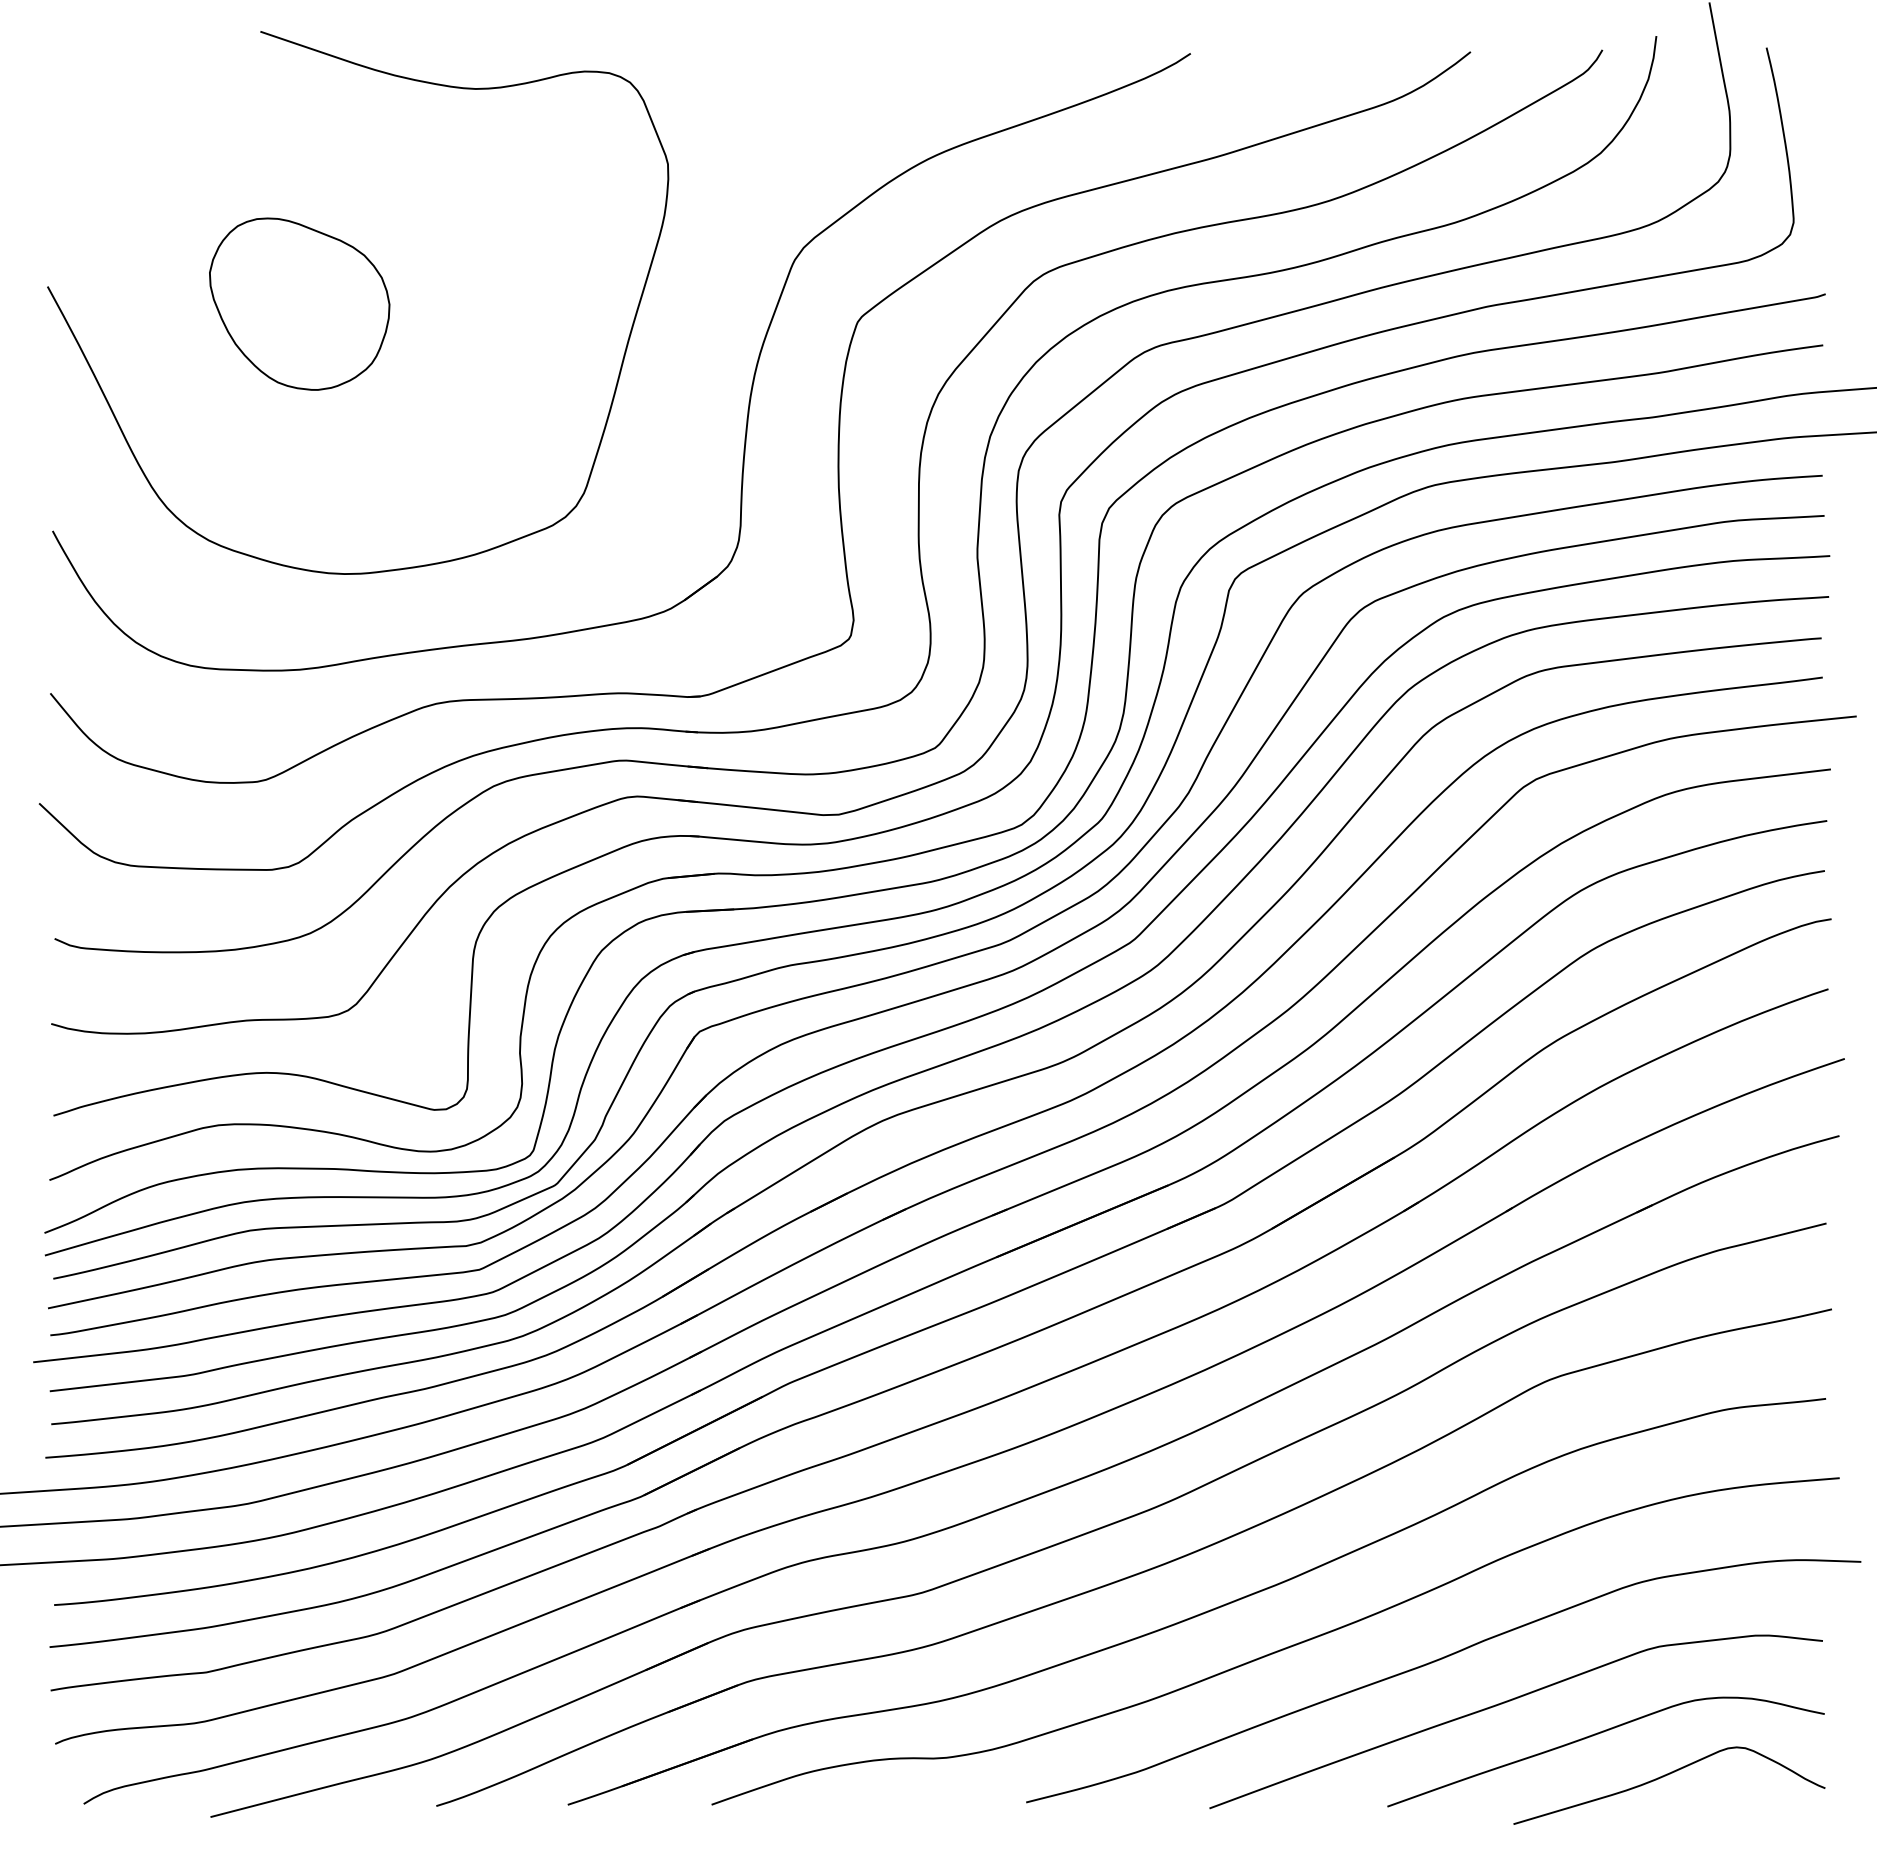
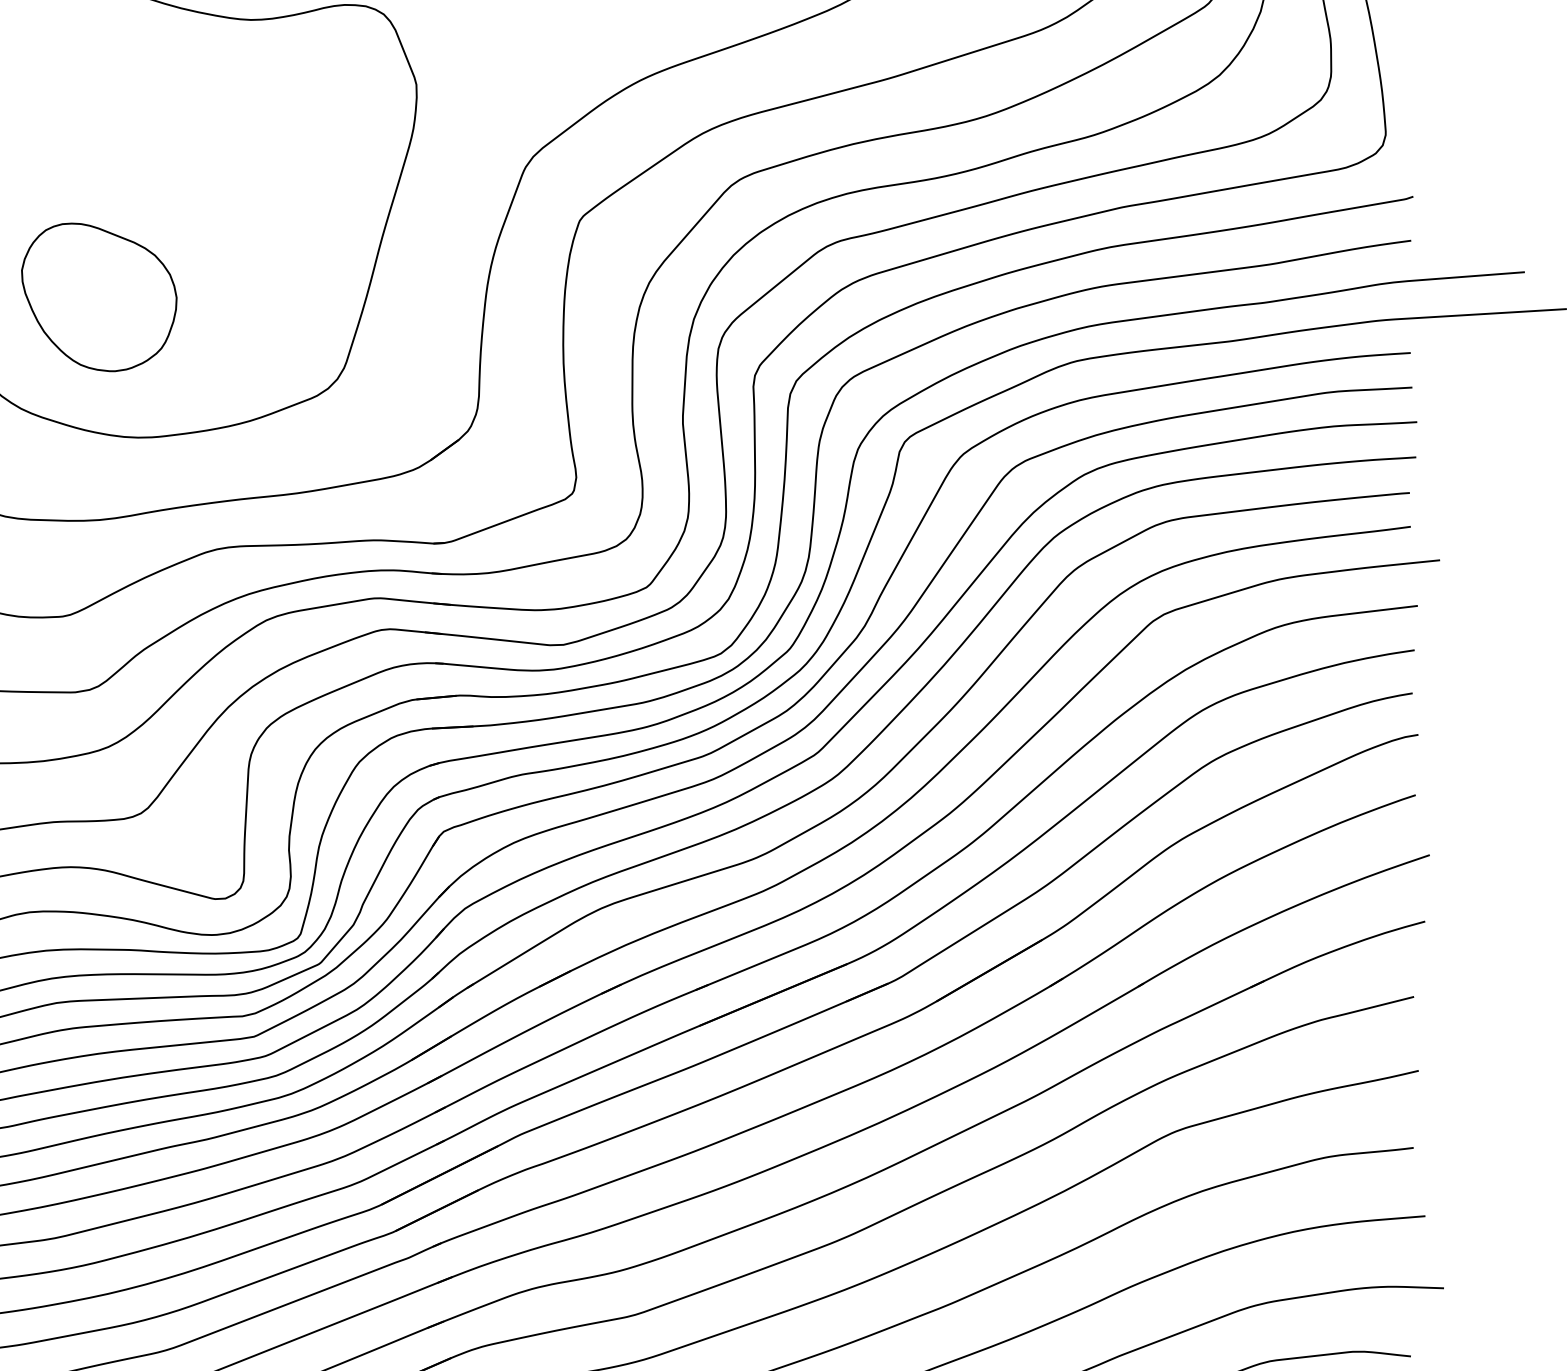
part: (299, 303) -> (99, 296), moved

